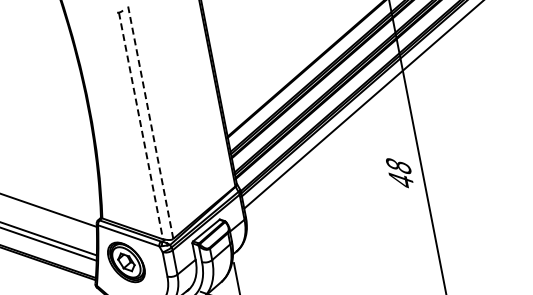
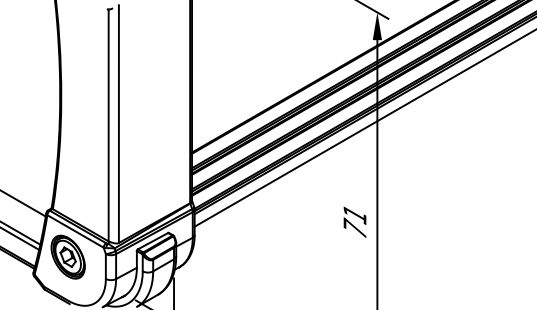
line: (150, 123) -> (118, 124), dashed -> solid
line: (140, 126) -> (108, 125), dashed -> solid
text: (399, 173) -> (354, 221), 48 -> 71

